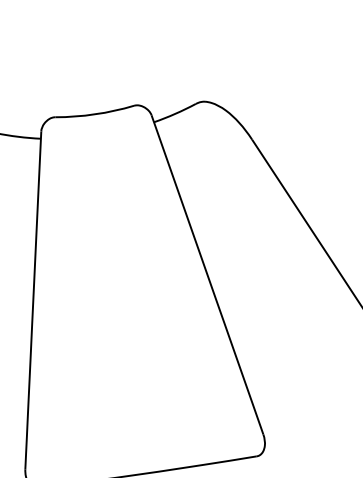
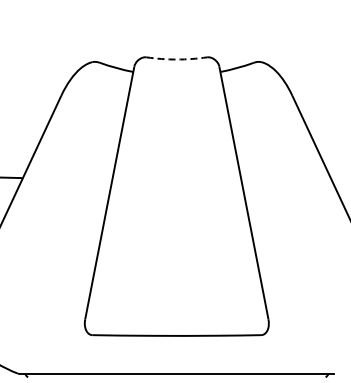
arc: (94, 114) -> (176, 59), solid -> dashed

